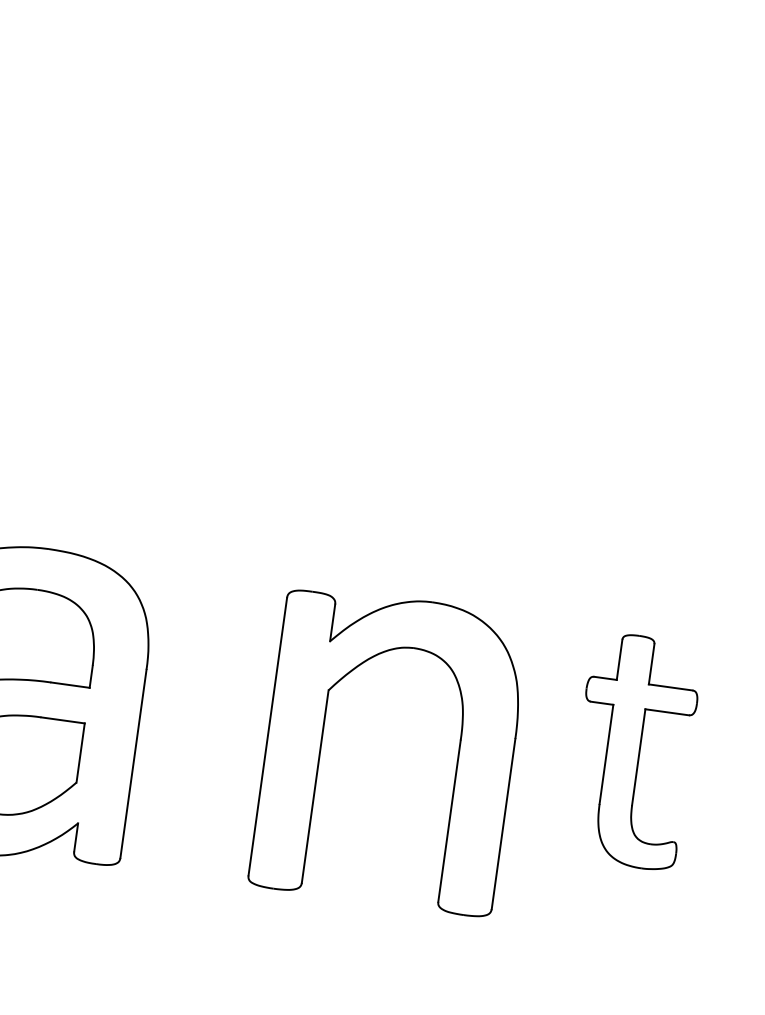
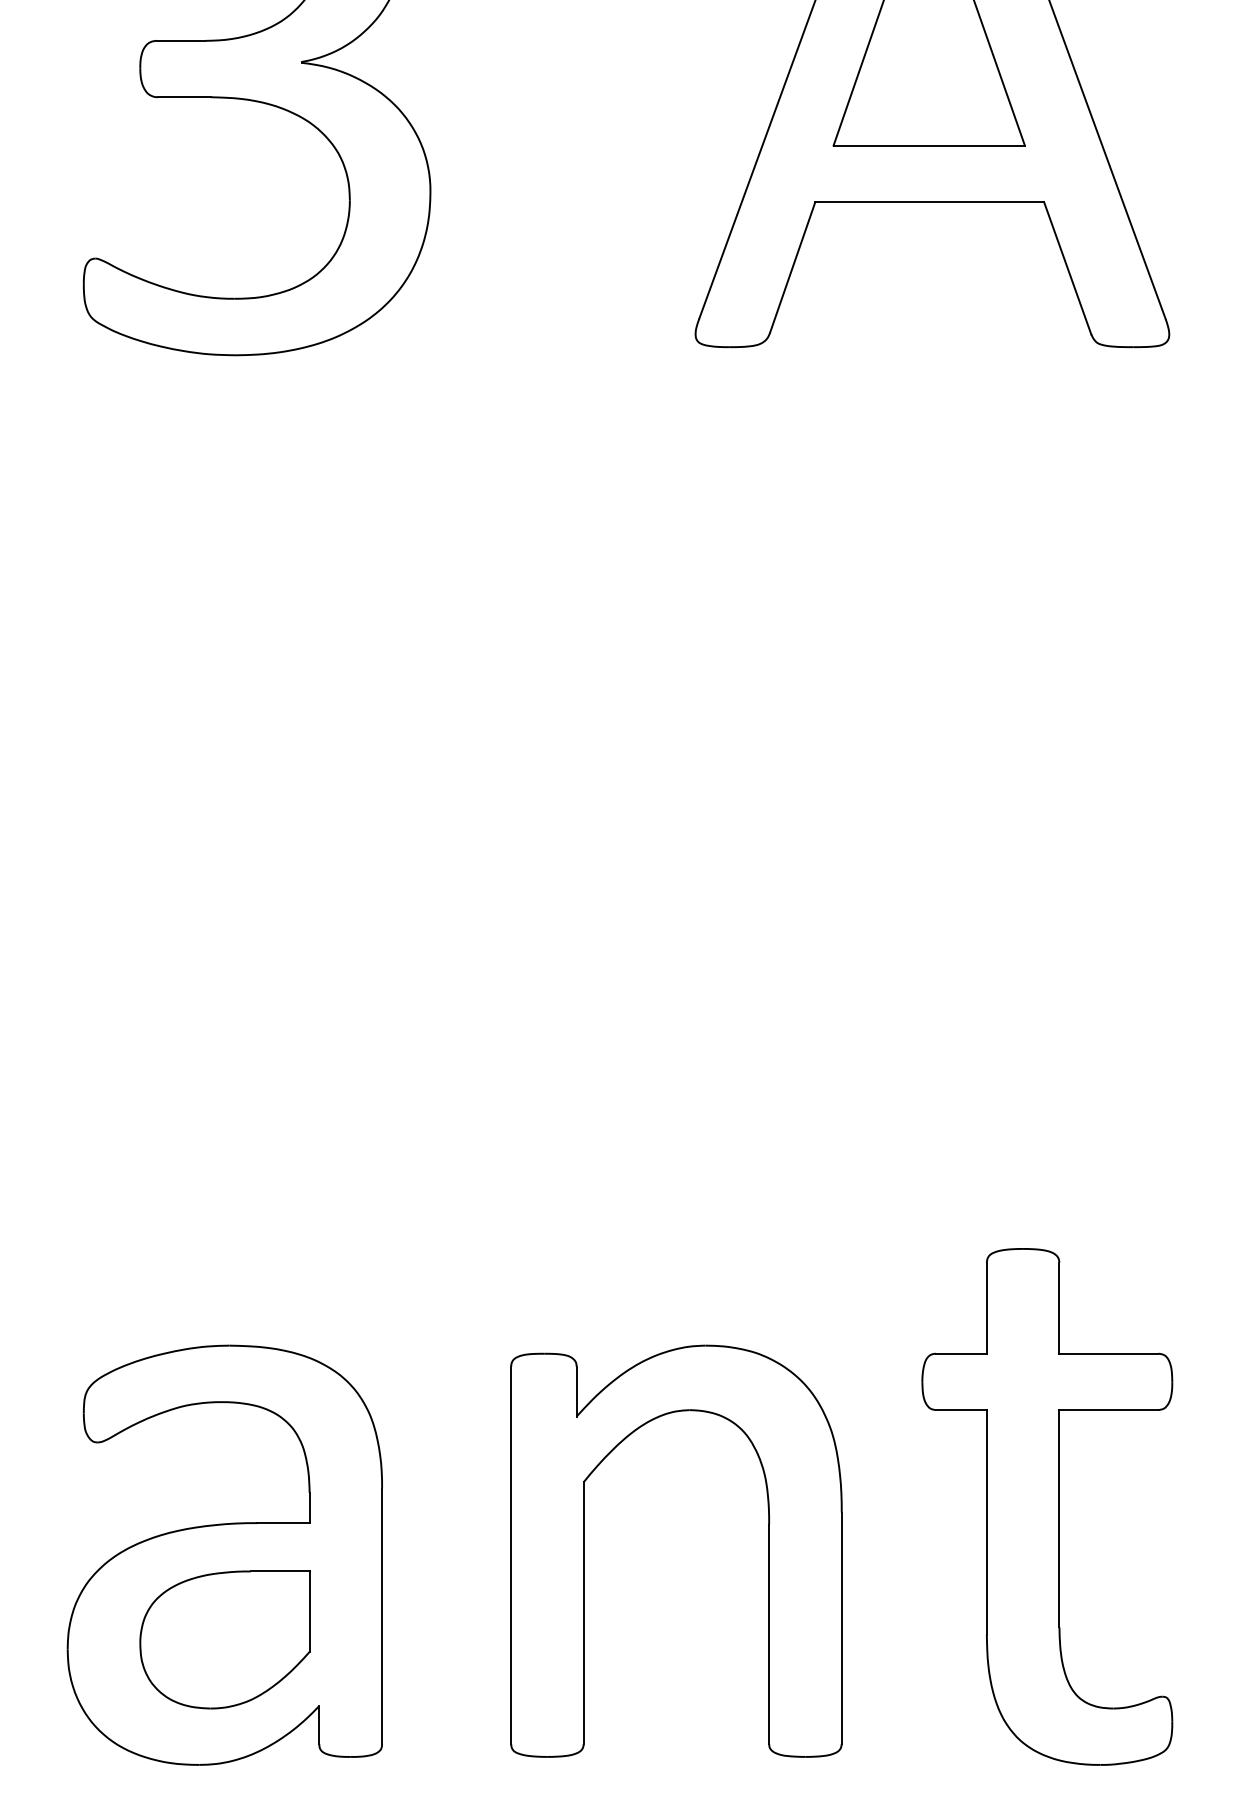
part: (322, 740) -> (584, 1550), moved
part: (634, 750) -> (1047, 1506), size x1.67

